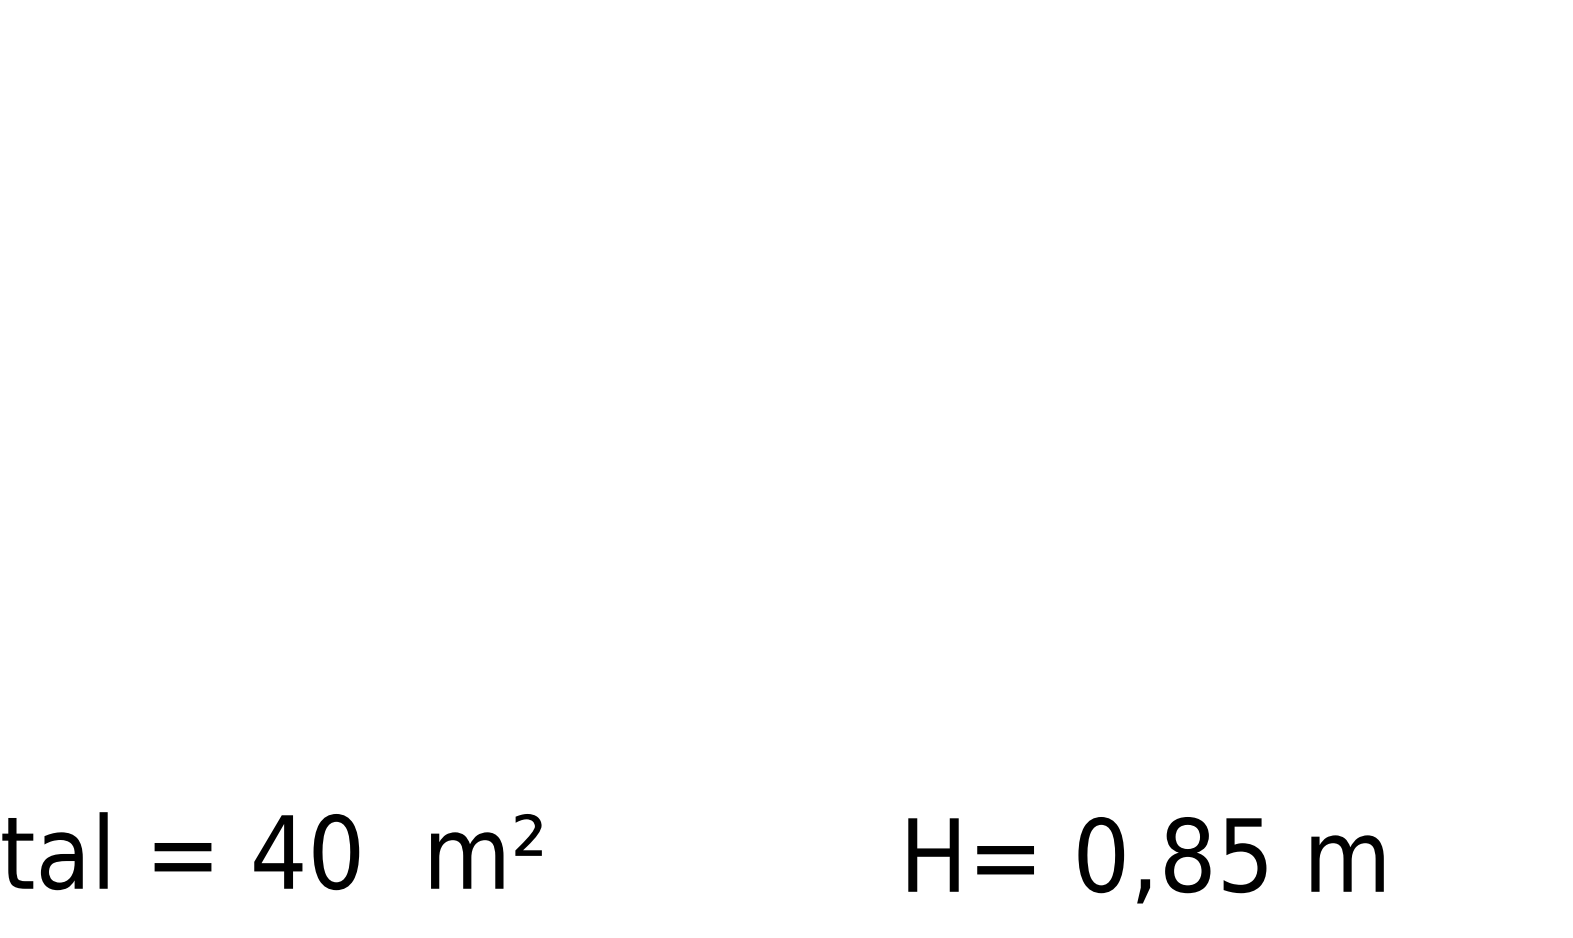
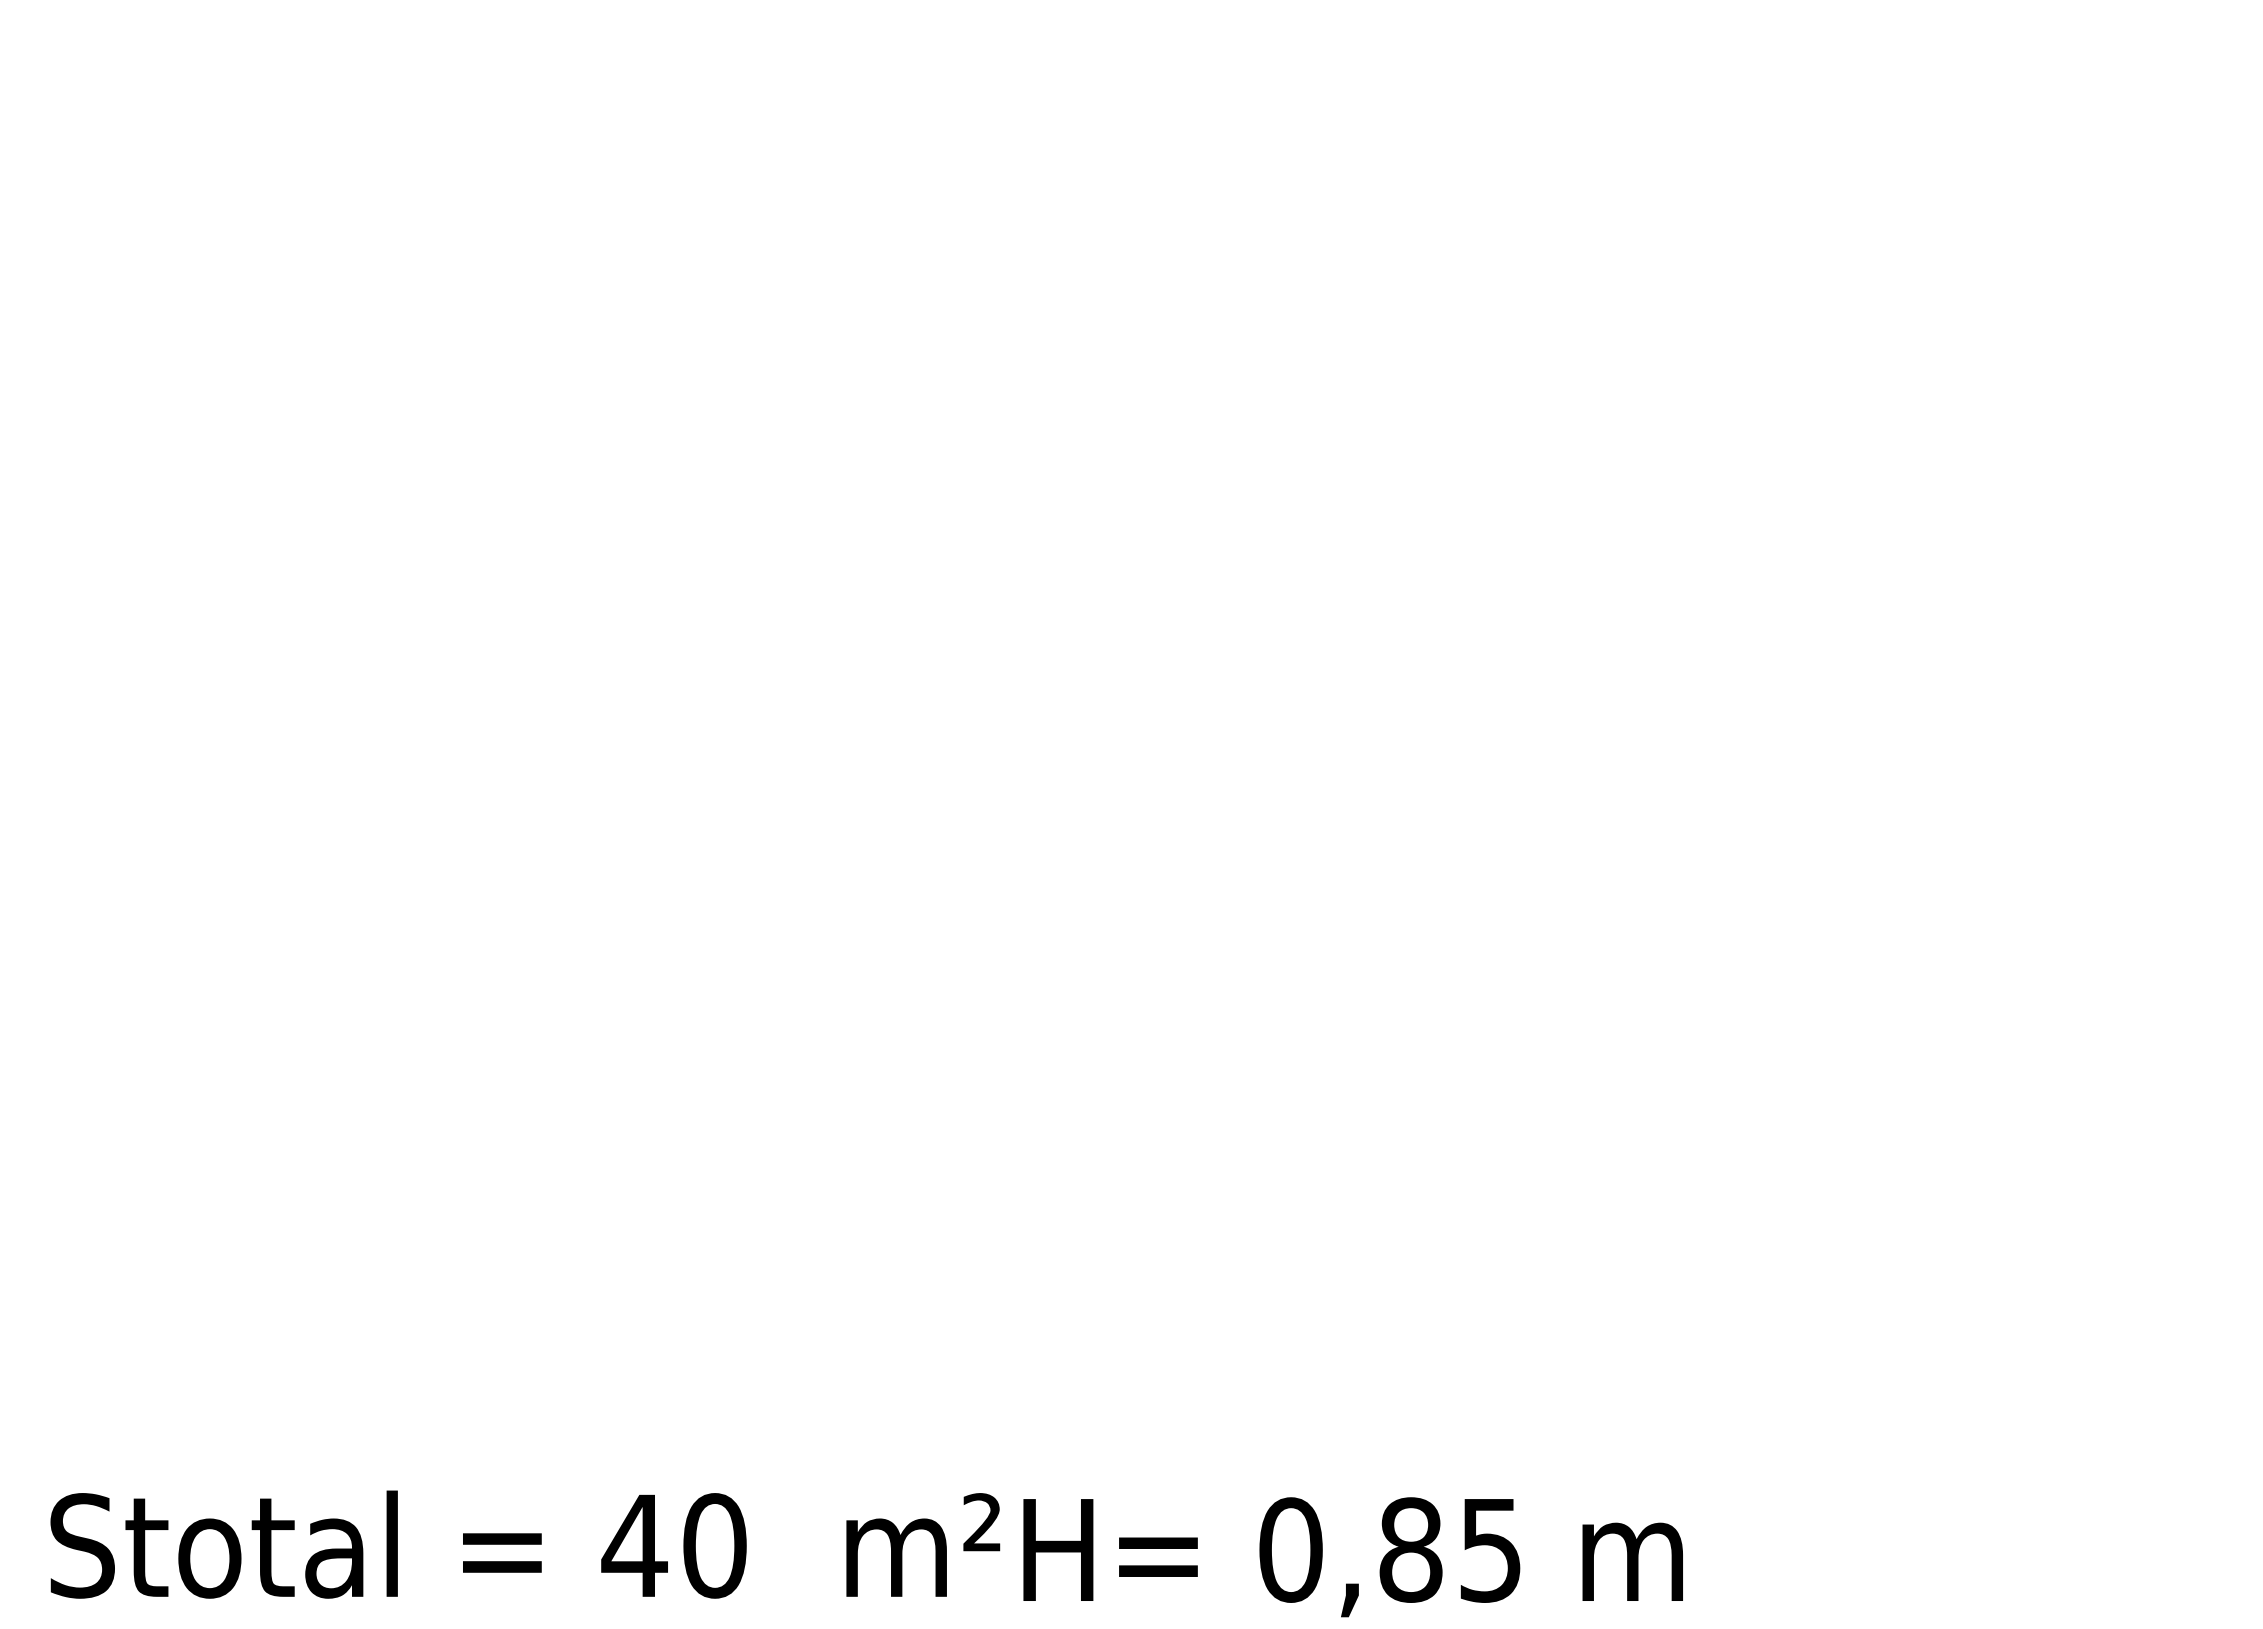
text: (1145, 860) -> (1352, 1557), moved

